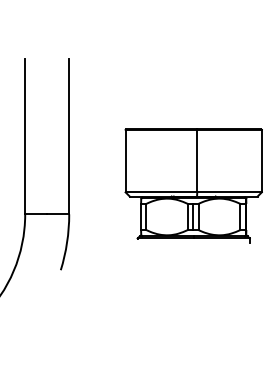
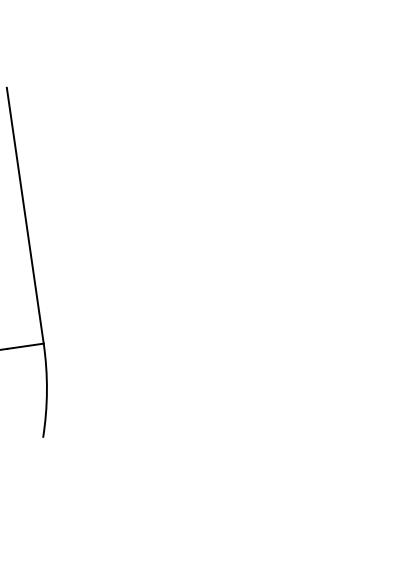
part: (193, 185) -> (241, 266), removed

